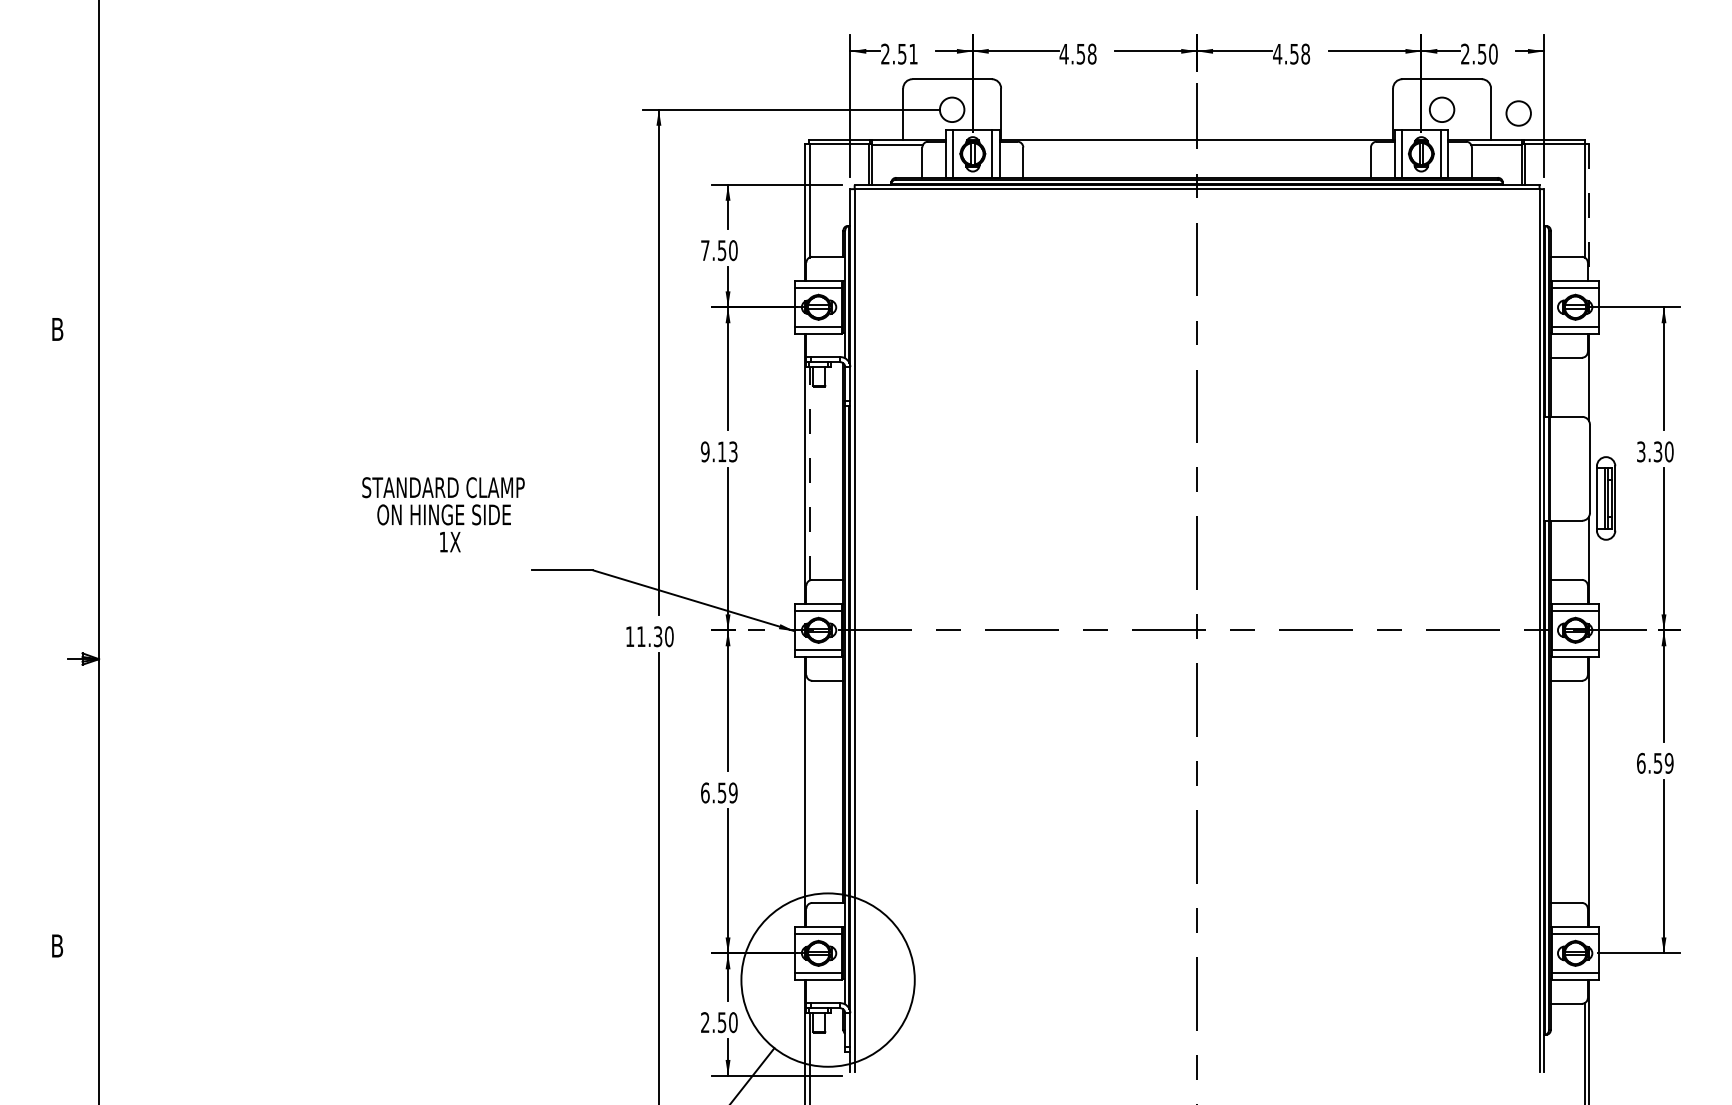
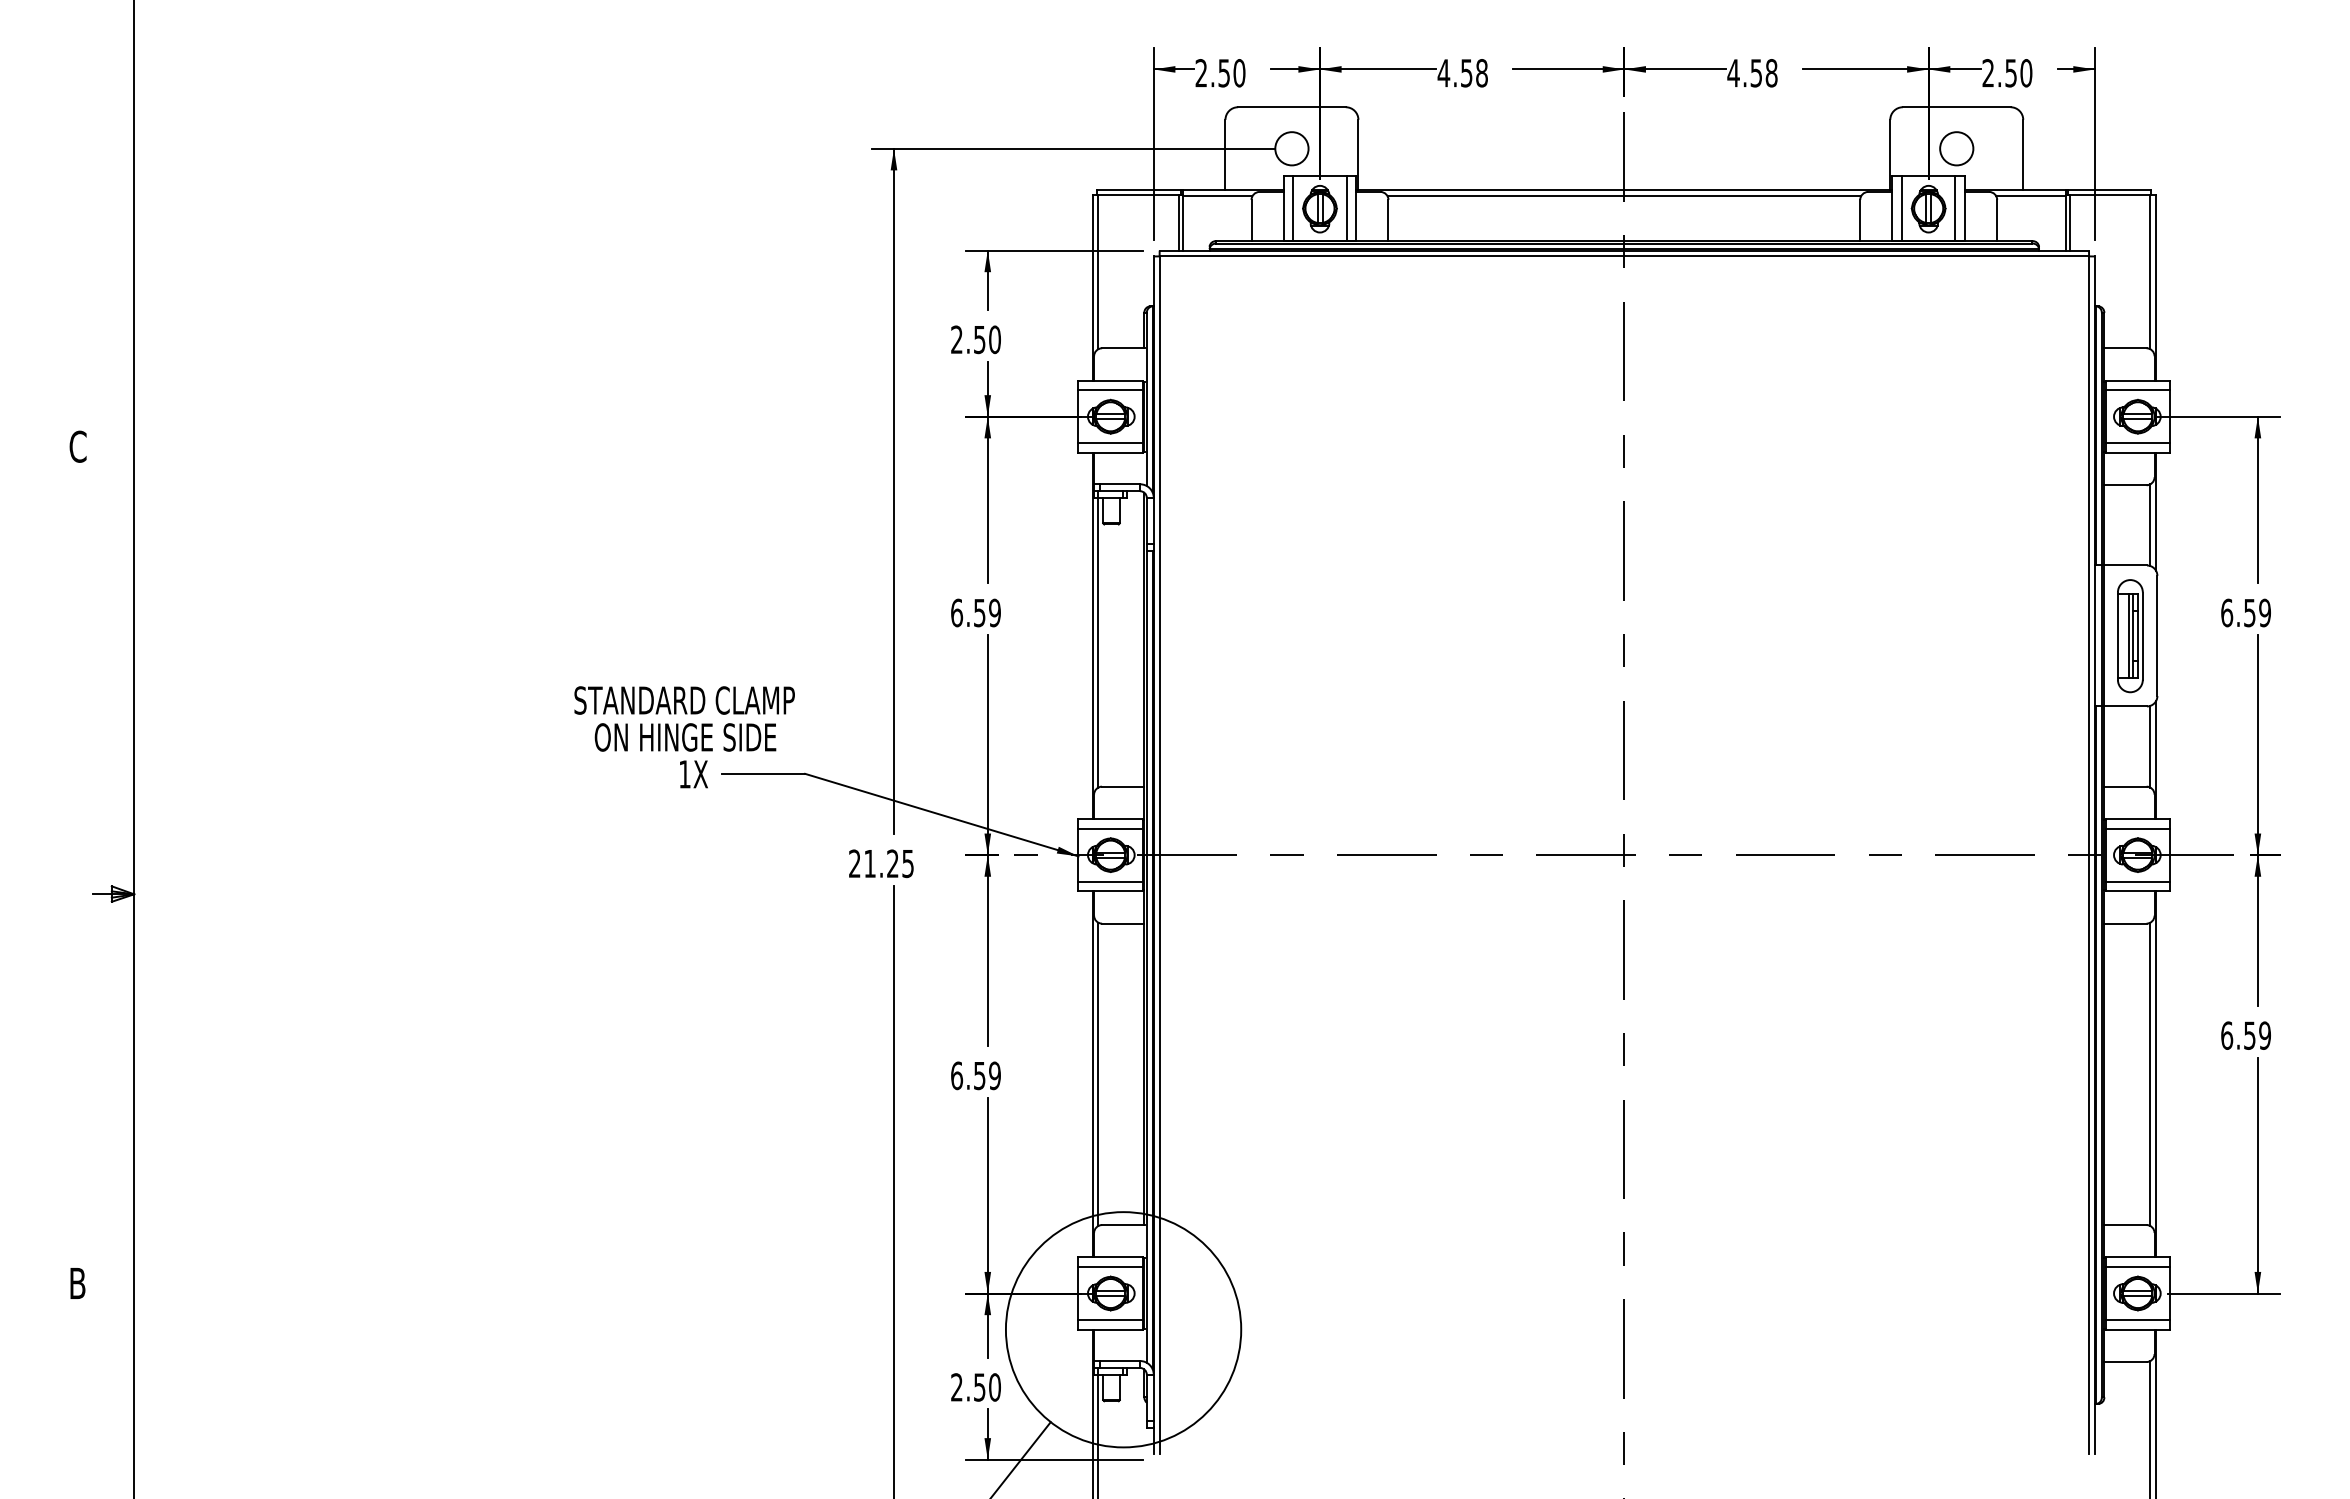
text: (913, 54) -> (1239, 73), 2.51 -> 2.50
circle: (1518, 113) -> (2060, 153), removed
line: (1197, 144) -> (1624, 196), added
line: (1589, 212) -> (2156, 287), dashed -> solid
text: (704, 250) -> (956, 339), 7.50 -> 2.50
text: (57, 329) -> (77, 446), B -> C
line: (1584, 387) -> (2150, 525), added
text: (718, 451) -> (975, 612), 9.13 -> 6.59
text: (1655, 451) -> (2246, 612), 3.30 -> 6.59
line: (809, 473) -> (1098, 642), dashed -> solid
part: (1606, 498) -> (2130, 636), moved
text: (443, 514) -> (684, 737), moved
line: (1584, 550) -> (2150, 746), added
text: (649, 636) -> (881, 863), 11.30 -> 21.25
line: (809, 791) -> (1098, 1073), added
line: (1584, 791) -> (2150, 1073), added

